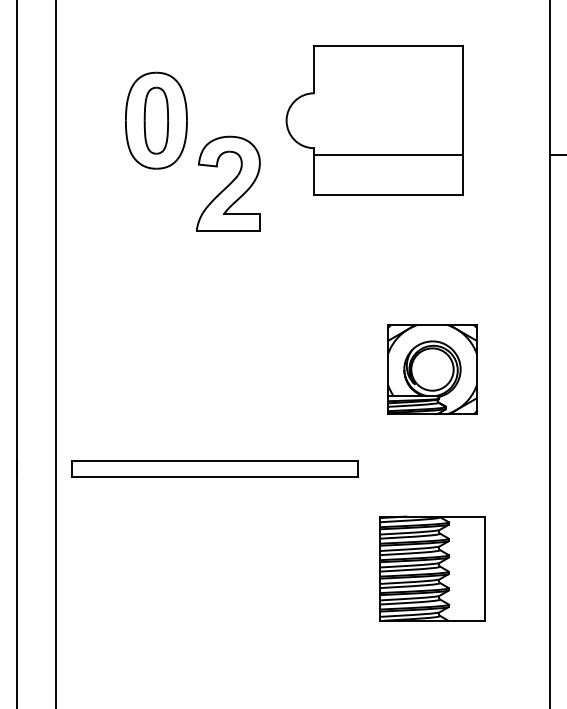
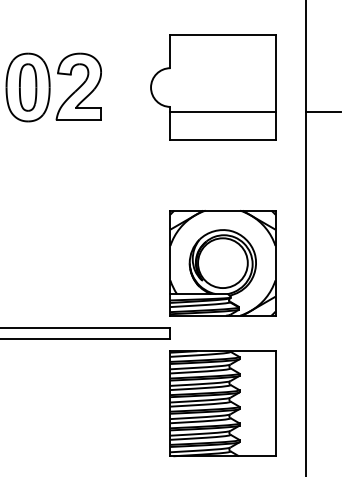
part: (374, 120) -> (213, 87), moved
part: (227, 183) -> (78, 86), moved
part: (432, 369) -> (222, 263), size x1.67
part: (432, 568) -> (222, 403), size x1.43

